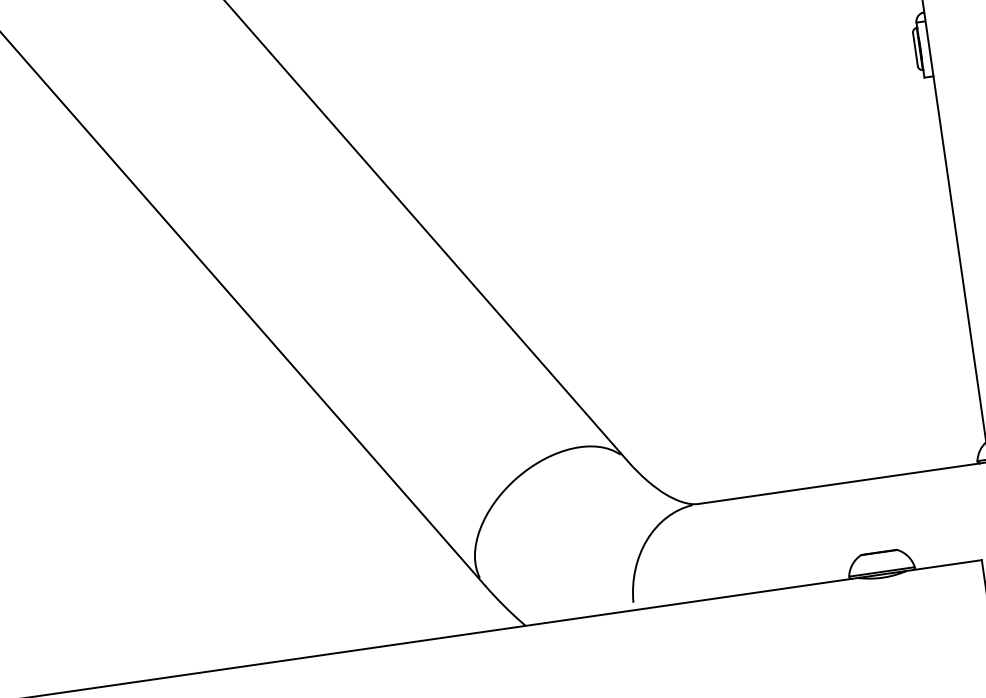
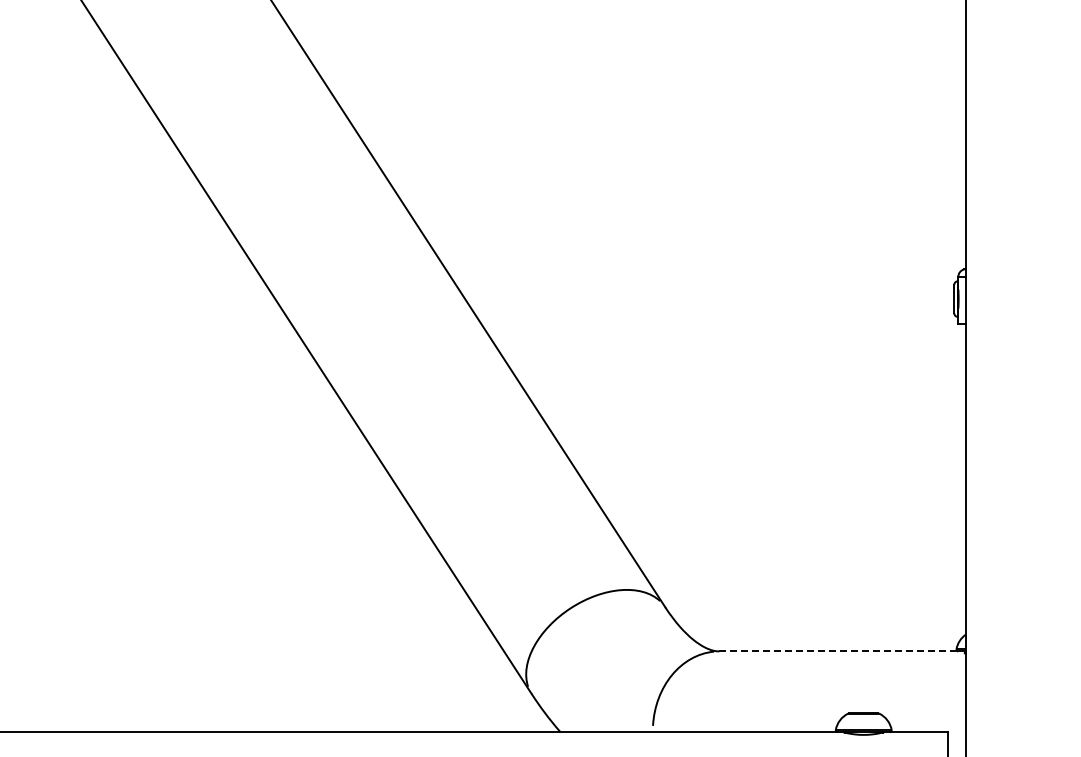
line: (839, 483) -> (838, 651), solid -> dashed

